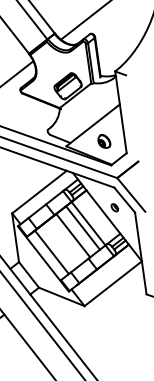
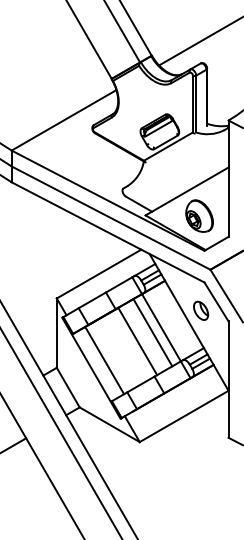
part: (104, 141) -> (199, 215), size x1.67
part: (114, 207) -> (201, 310), size x1.67

